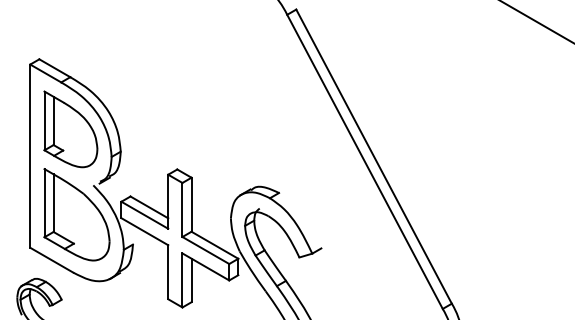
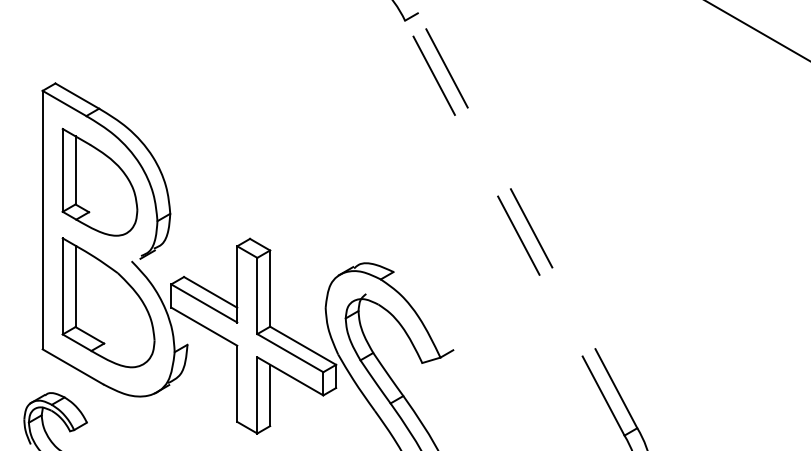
line: (373, 156) -> (527, 220), solid -> dashed
line: (364, 162) -> (514, 228), solid -> dashed

